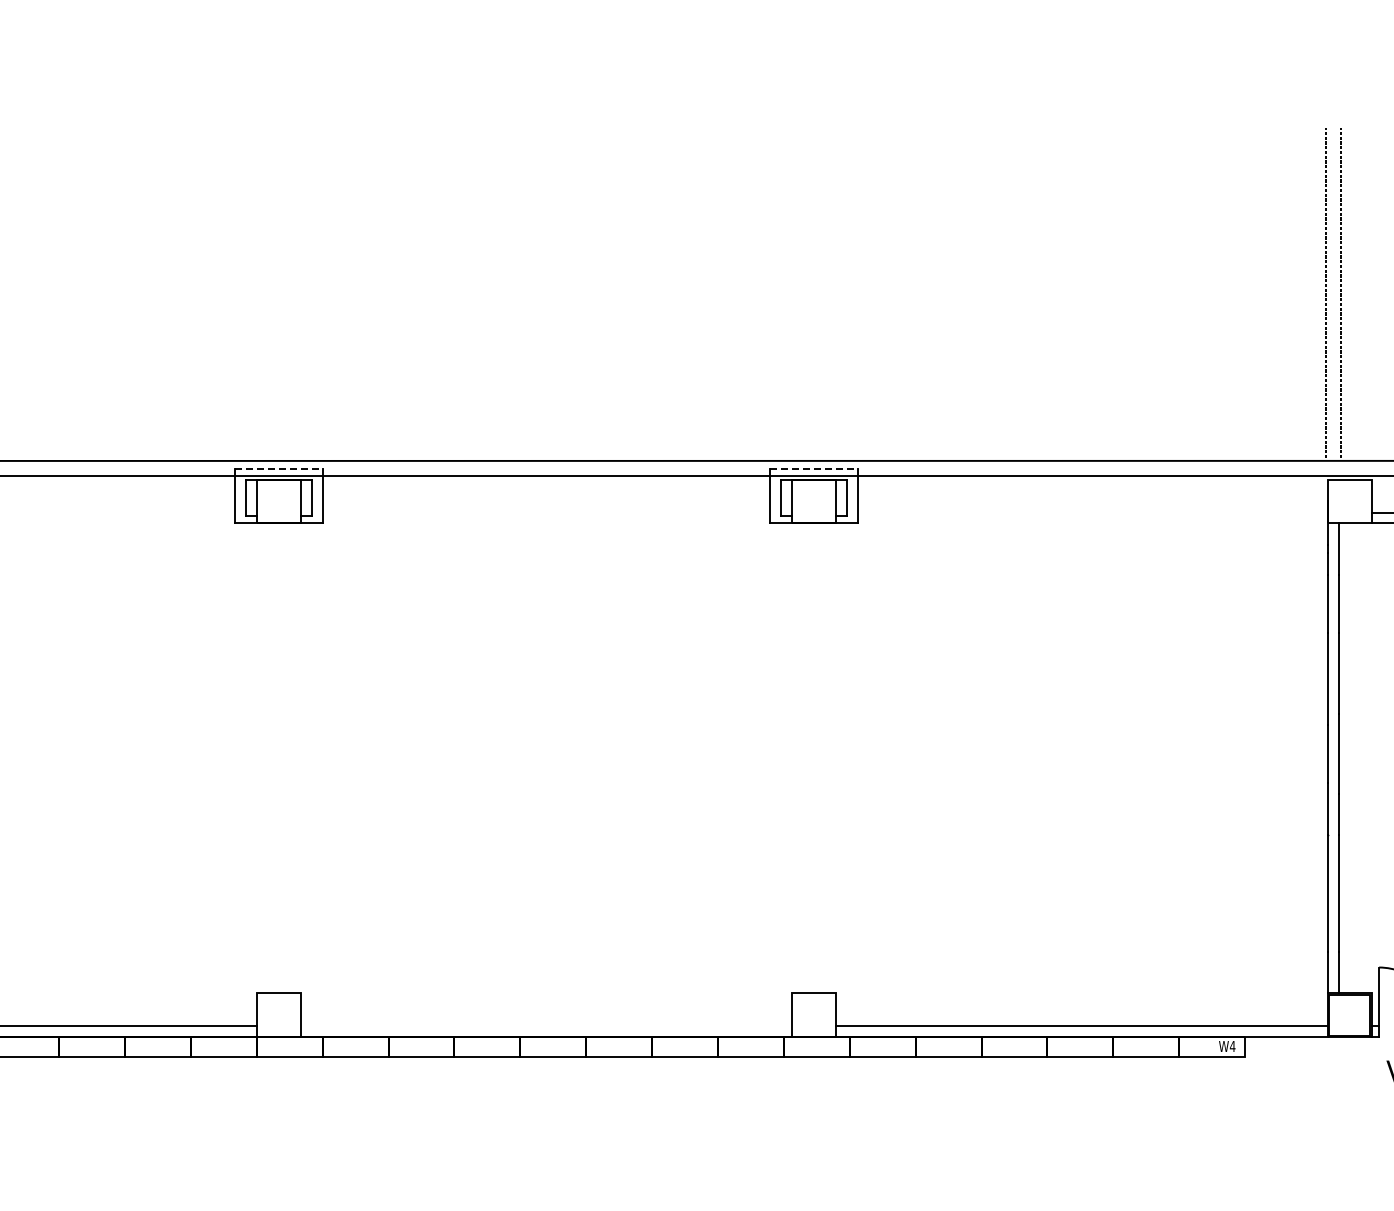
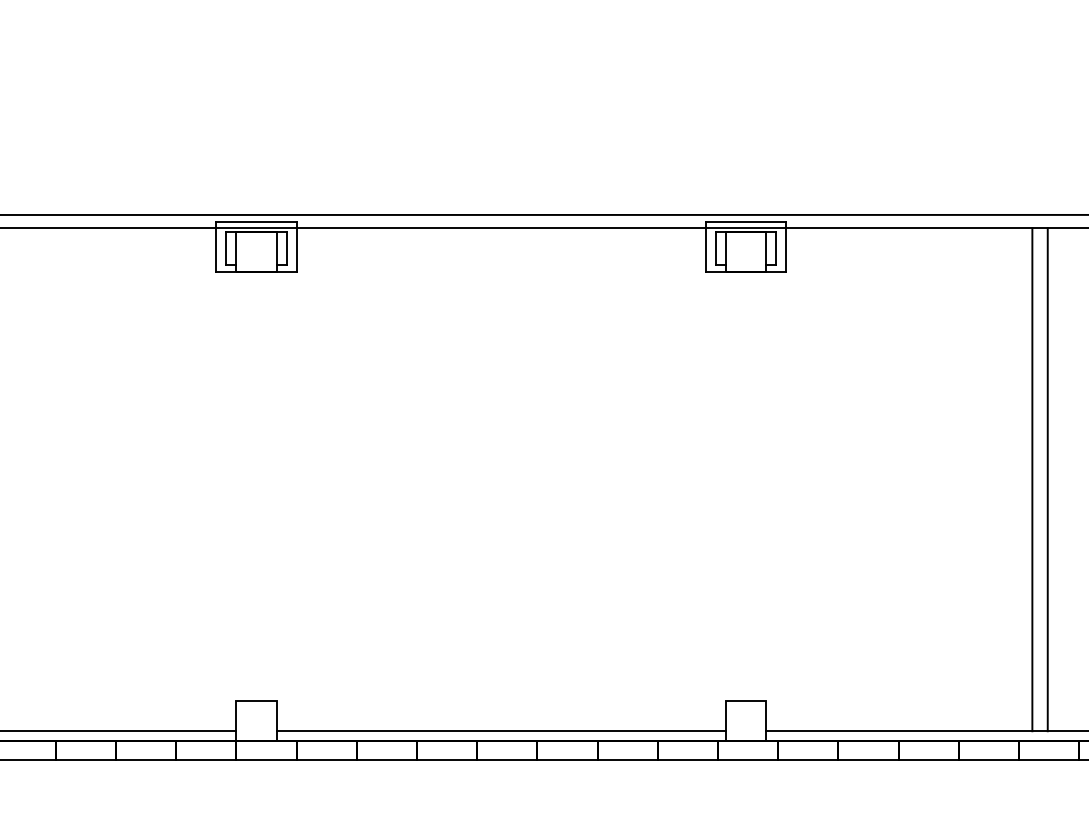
line: (278, 468) -> (256, 221), dashed -> solid
line: (814, 468) -> (745, 221), dashed -> solid
line: (1128, 750) -> (1032, 479), added
line: (1144, 750) -> (1047, 479), added
line: (546, 1026) -> (501, 731), added

